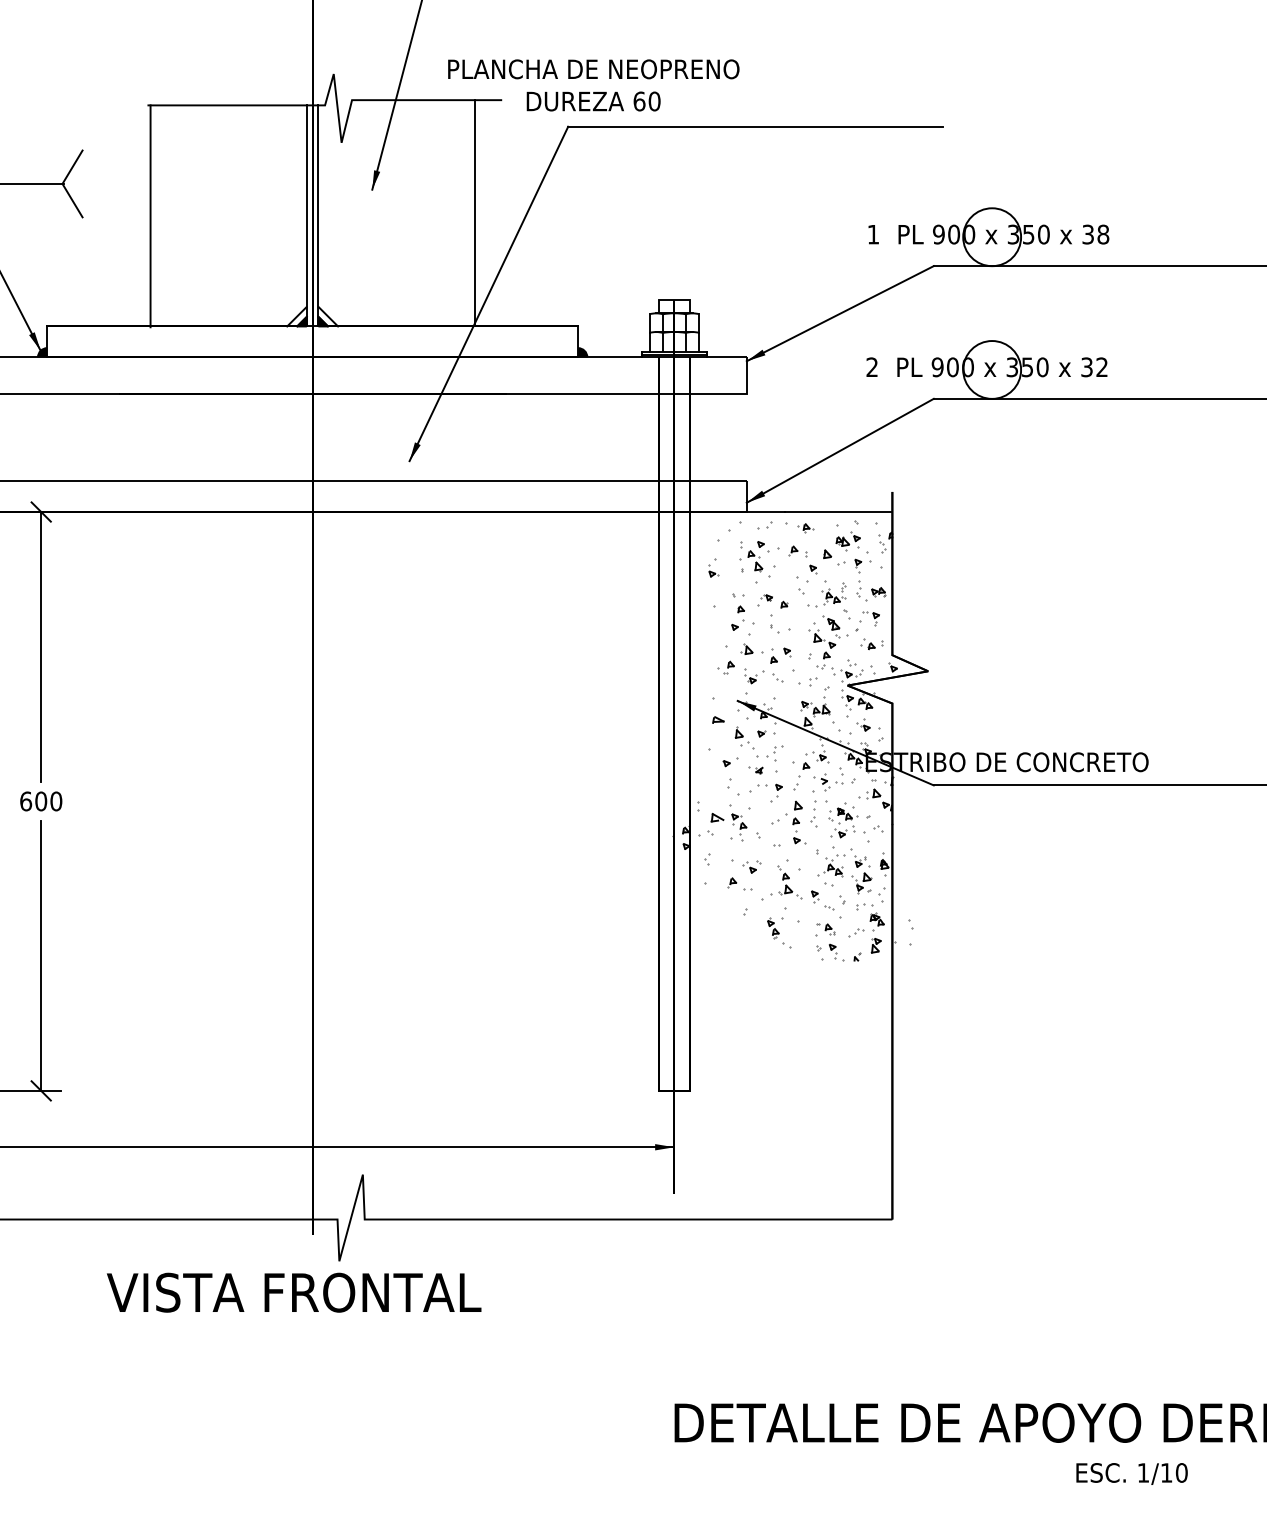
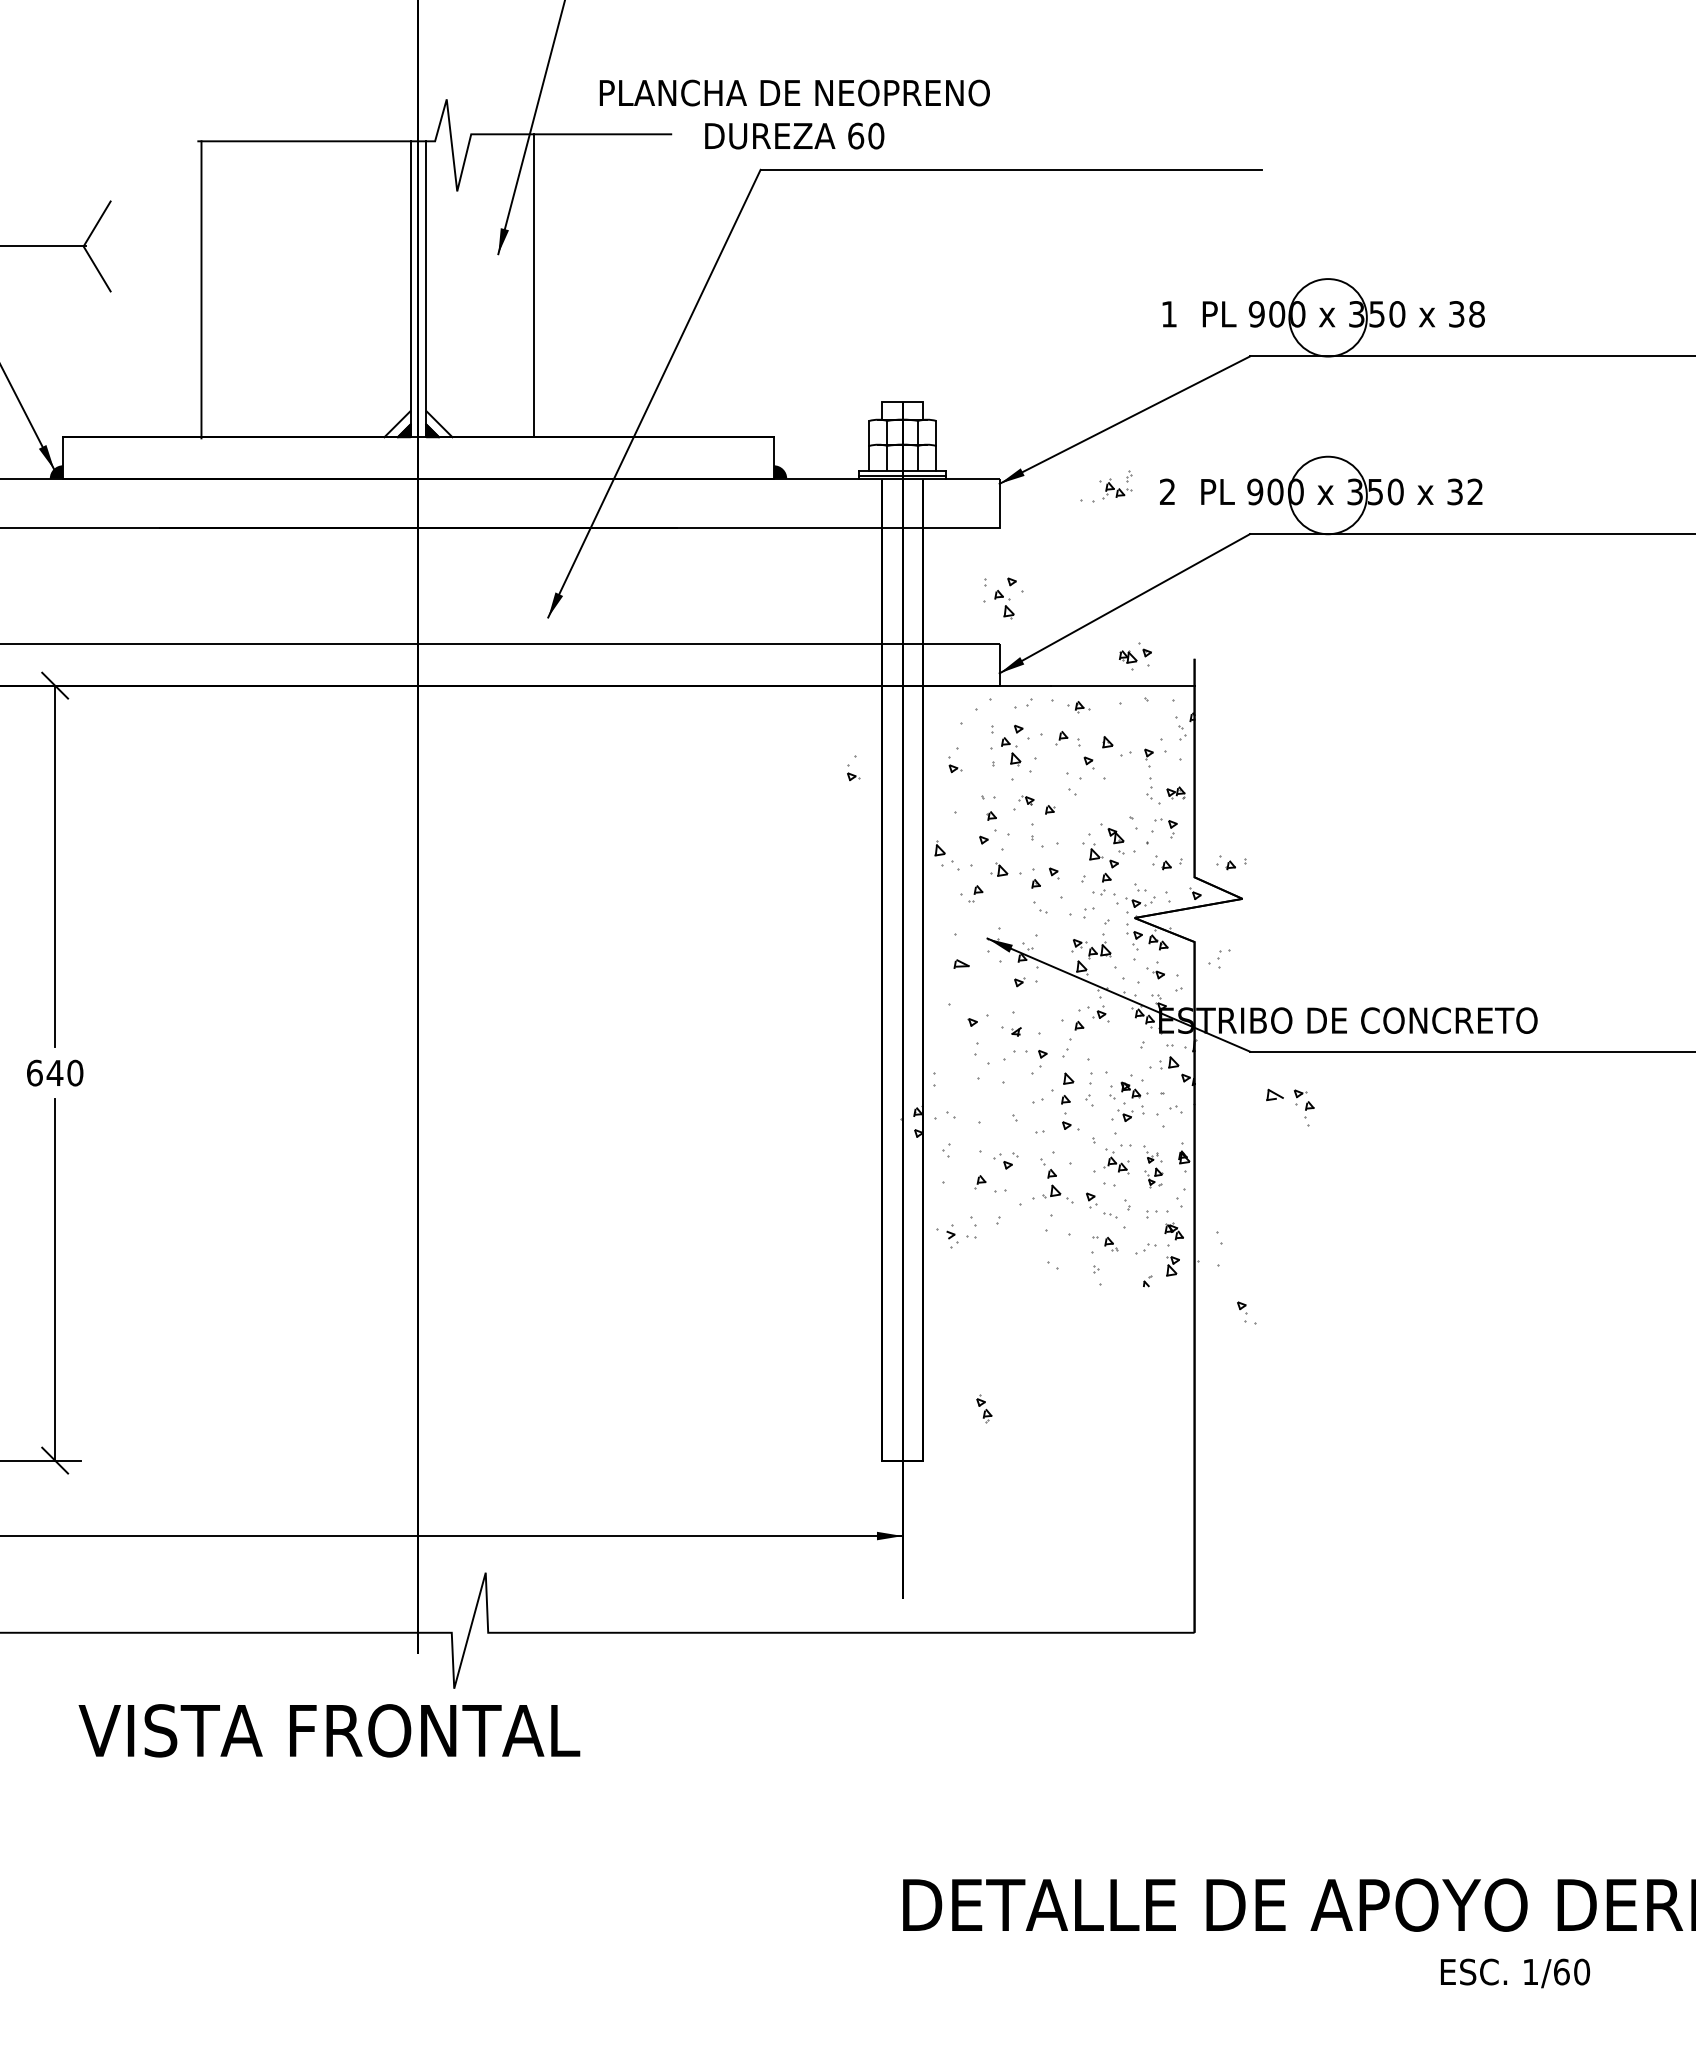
line: (474, 213) -> (533, 286), moved
part: (749, 446) -> (1003, 597), added
part: (847, 541) -> (1134, 656), moved
part: (637, 573) -> (853, 767), added
part: (826, 594) -> (1106, 485), moved
part: (919, 644) -> (1230, 863), added
part: (754, 676) -> (1009, 905), removed
part: (744, 737) -> (947, 854), moved
part: (774, 753) -> (1218, 959), moved
part: (828, 779) -> (956, 1232), moved
text: (40, 801) -> (54, 1073), 600 -> 640
part: (728, 827) -> (1289, 1107), moved
part: (861, 871) -> (1153, 1166), size x0.7
part: (773, 928) -> (984, 1409), moved
part: (836, 952) -> (1246, 1312), moved
text: (294, 1292) -> (329, 1730), moved
text: (1166, 1472) -> (1561, 1971), 1/10 -> 1/60

